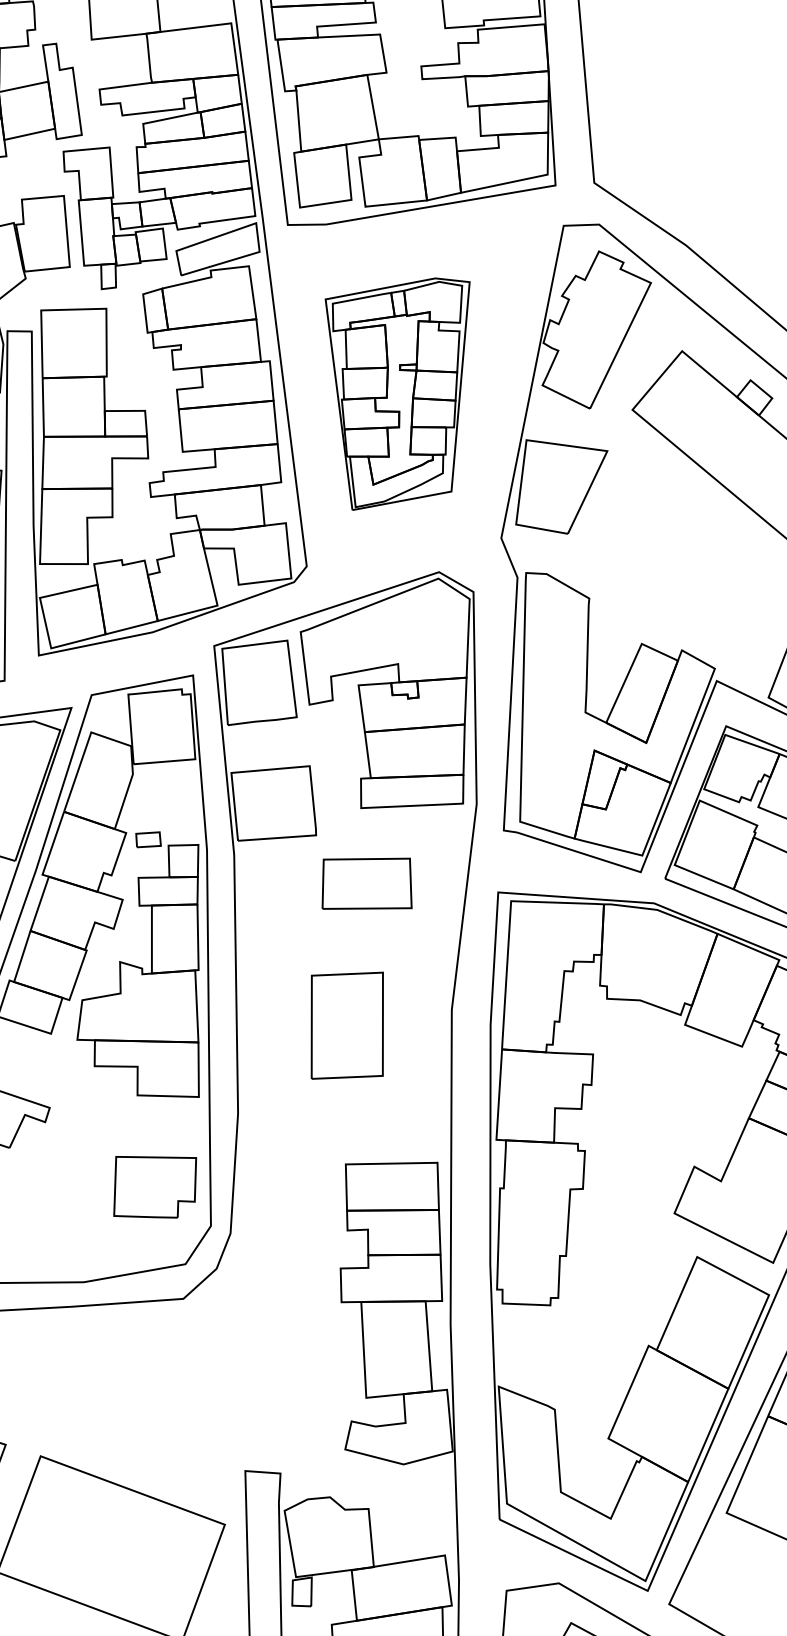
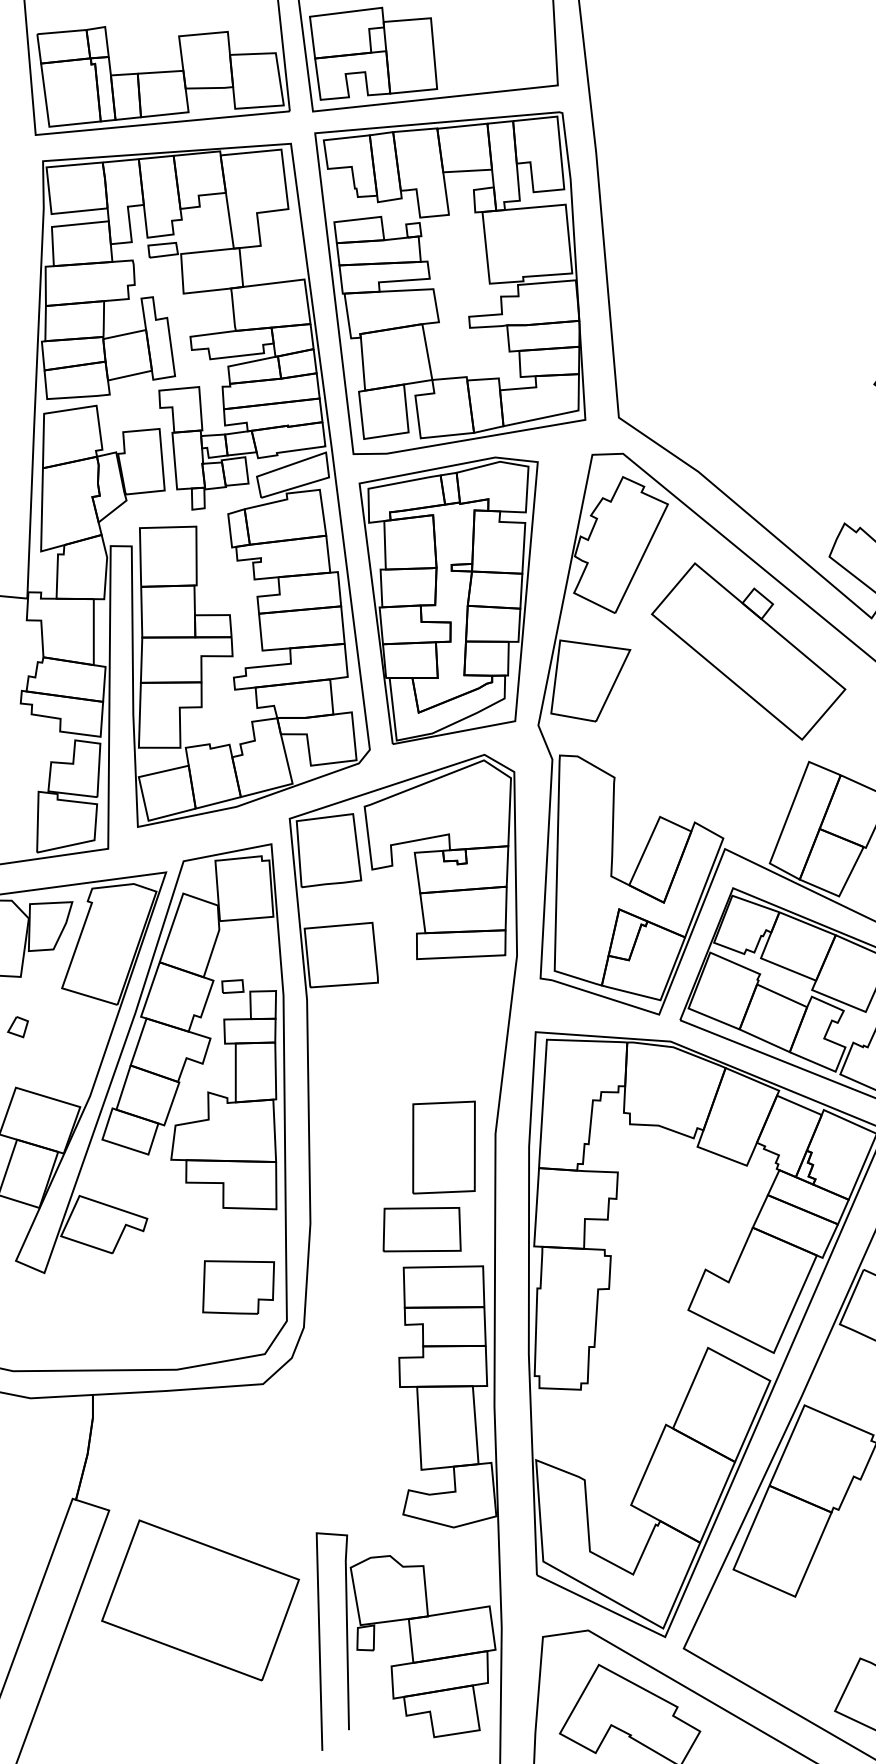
part: (397, 394) -> (448, 600), size x1.43
part: (366, 883) -> (421, 1229), moved
part: (346, 1025) -> (443, 1147), moved

